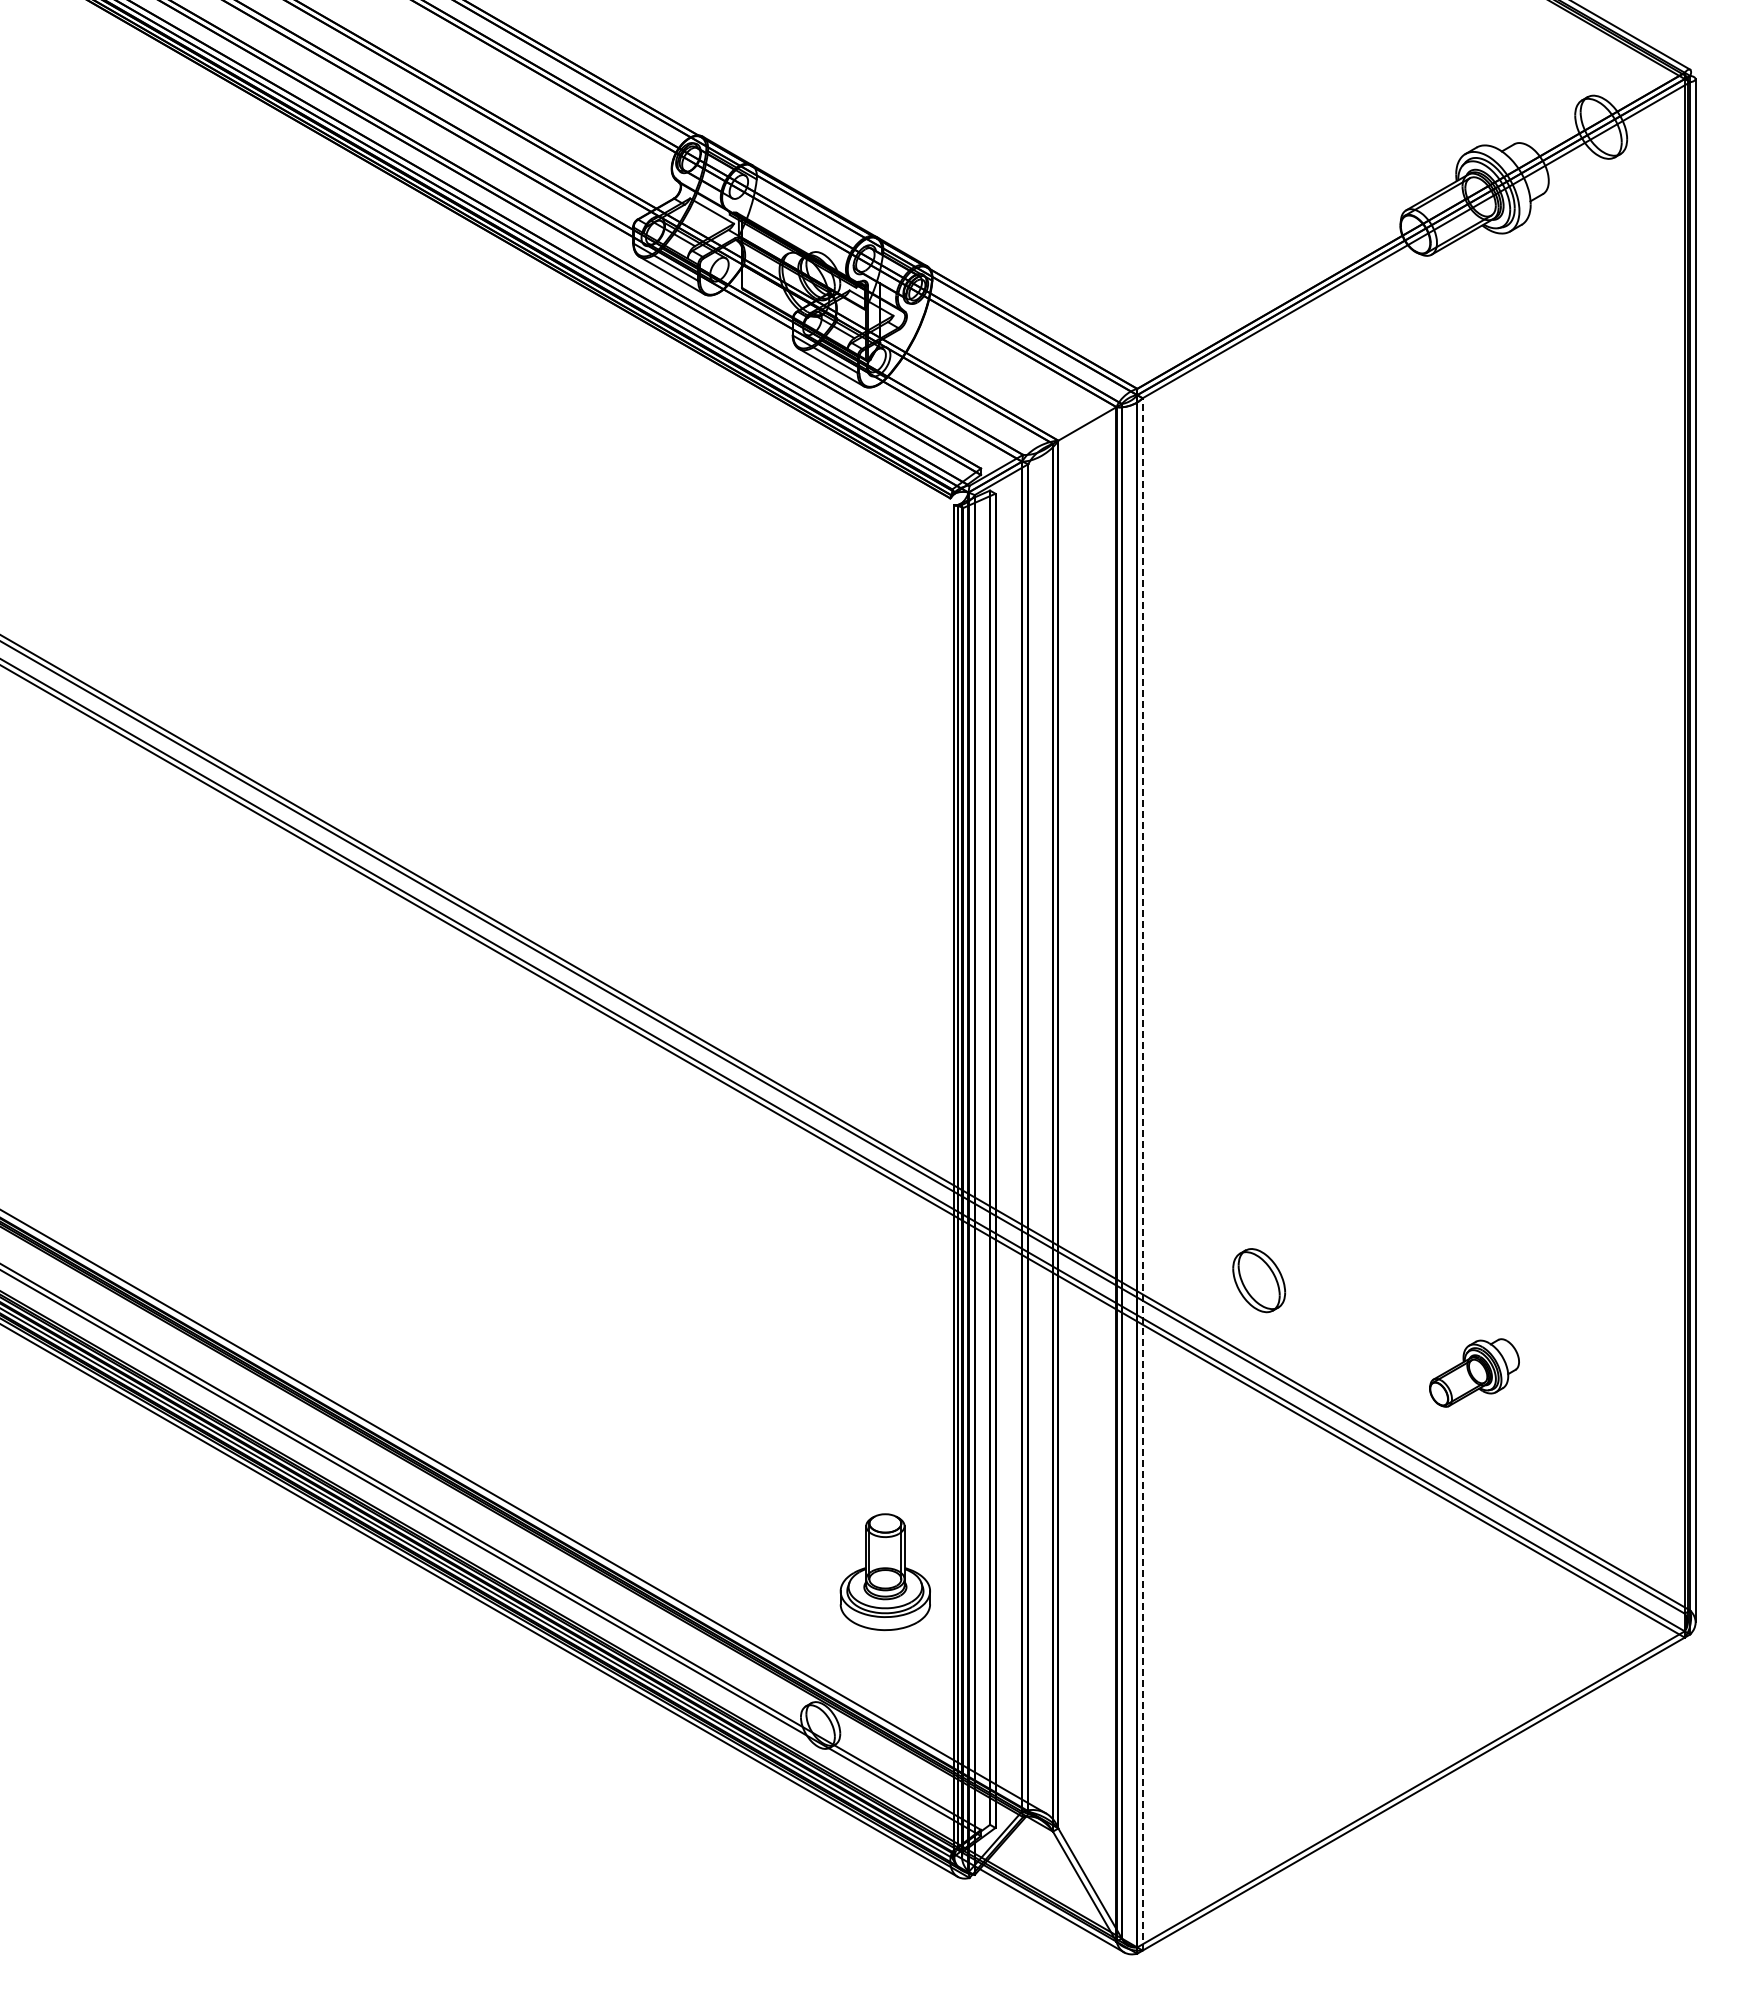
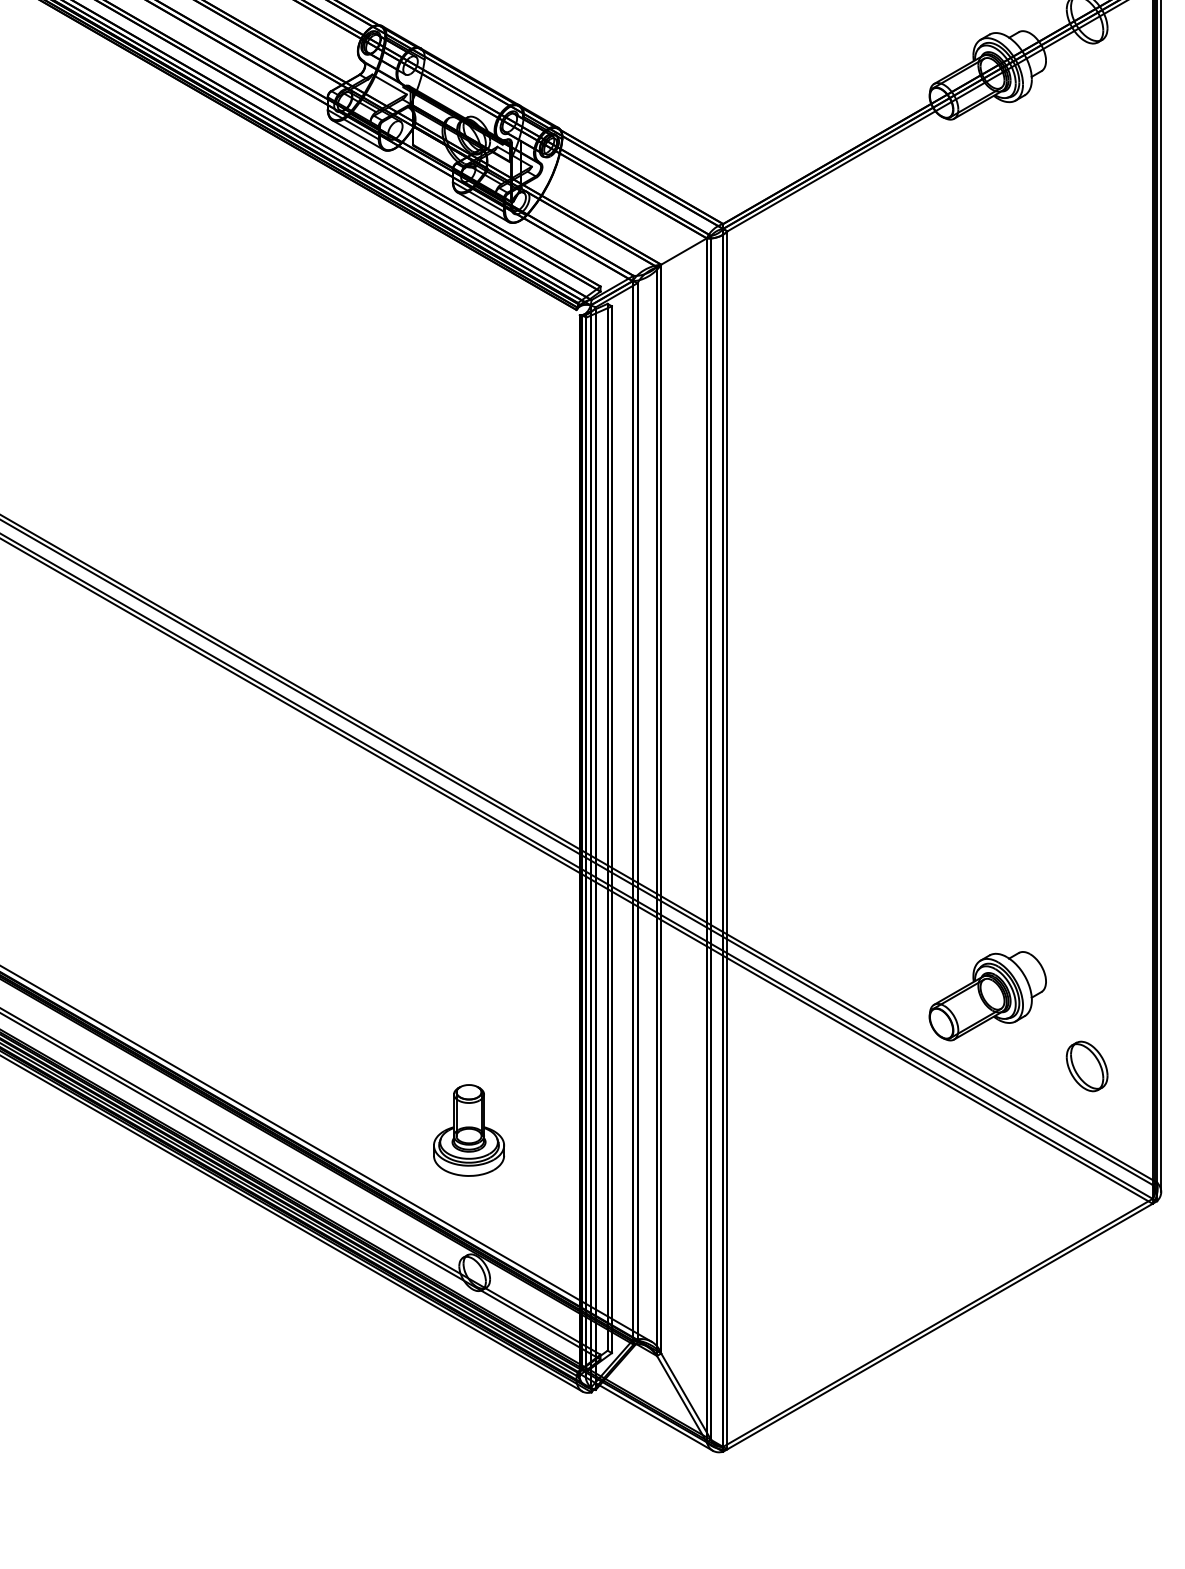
line: (1142, 1173) -> (727, 839), dashed -> solid
part: (1259, 1280) -> (1087, 1066), moved
part: (1474, 1372) -> (987, 995), size x1.67
part: (884, 1572) -> (468, 1130), moved

